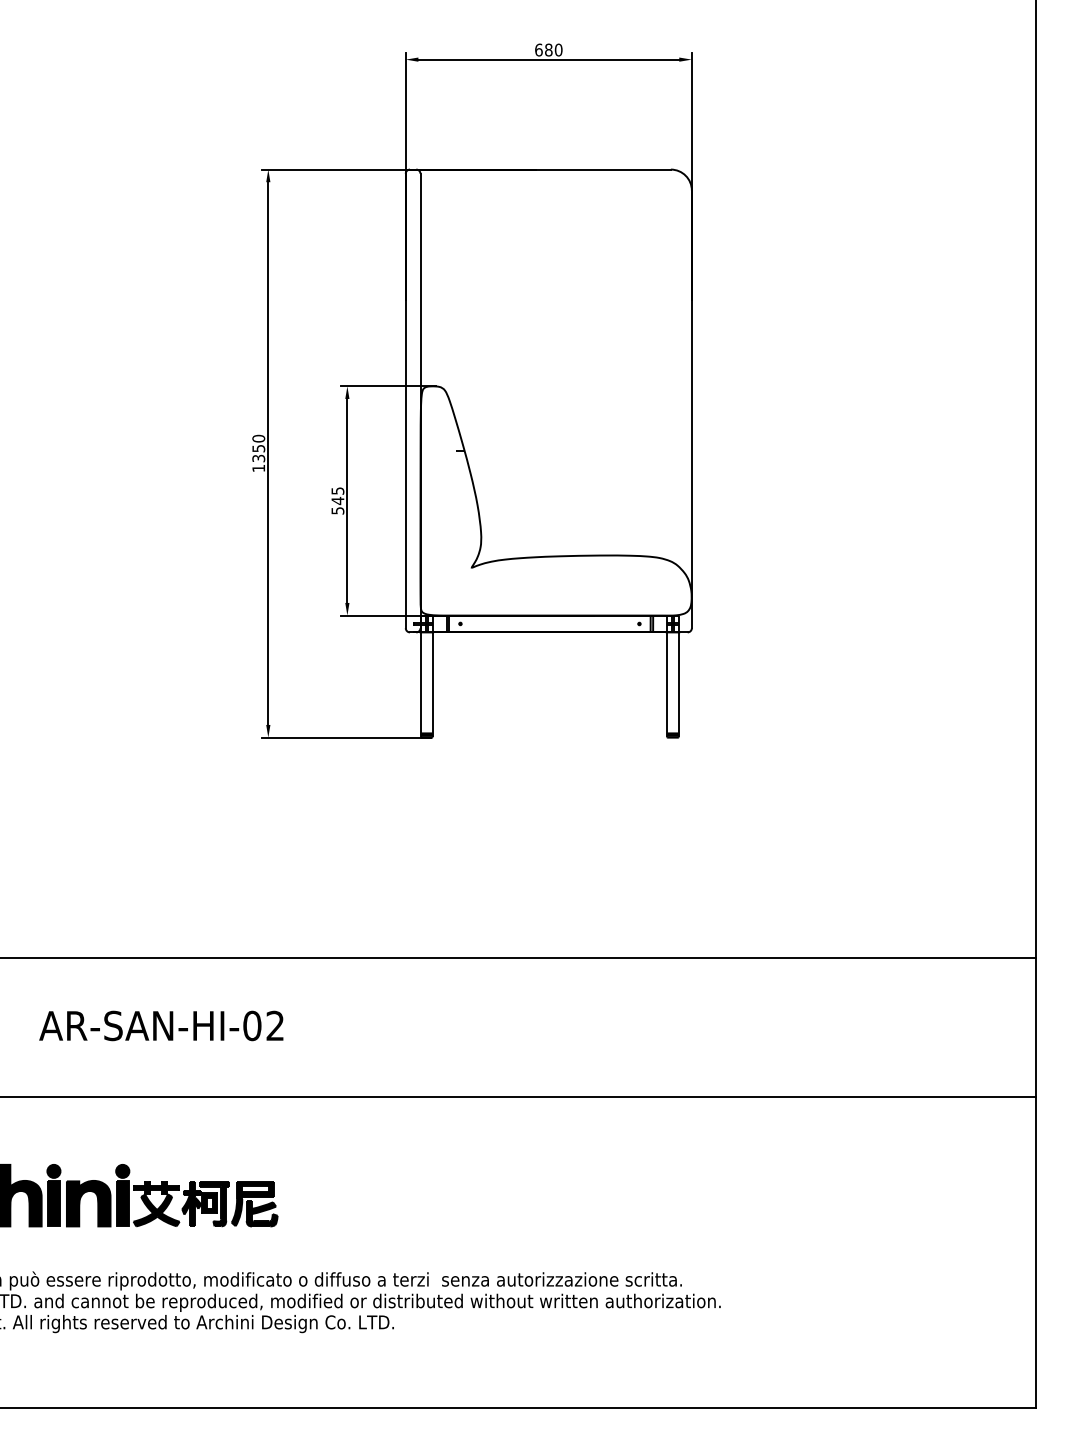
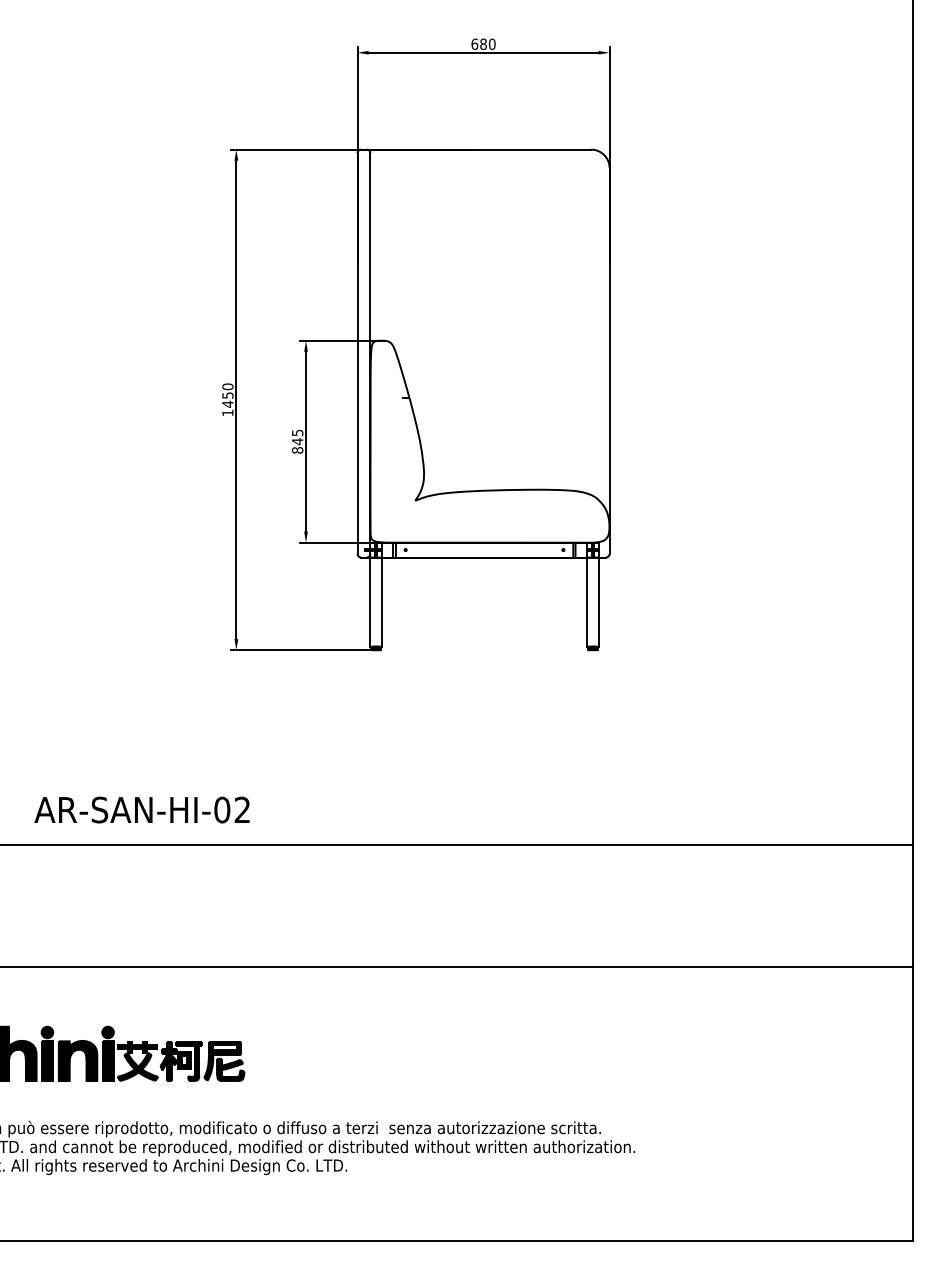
text: (258, 458) -> (227, 404), 1350 -> 1450
text: (337, 510) -> (297, 450), 545 -> 845
text: (161, 1025) -> (142, 809), moved

